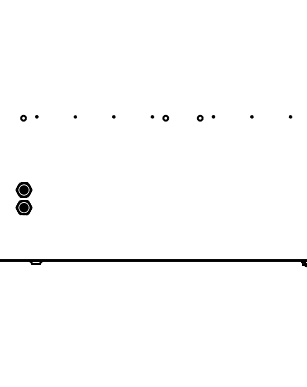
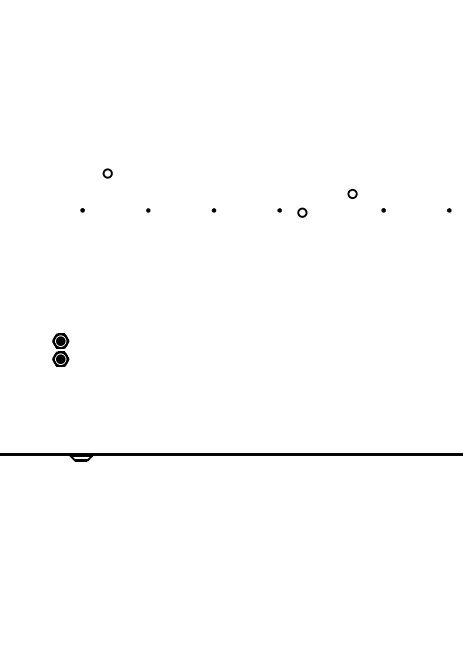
circle: (23, 117) -> (107, 172), moved
circle: (199, 117) -> (351, 192), moved
part: (23, 198) -> (59, 349), size x0.6

